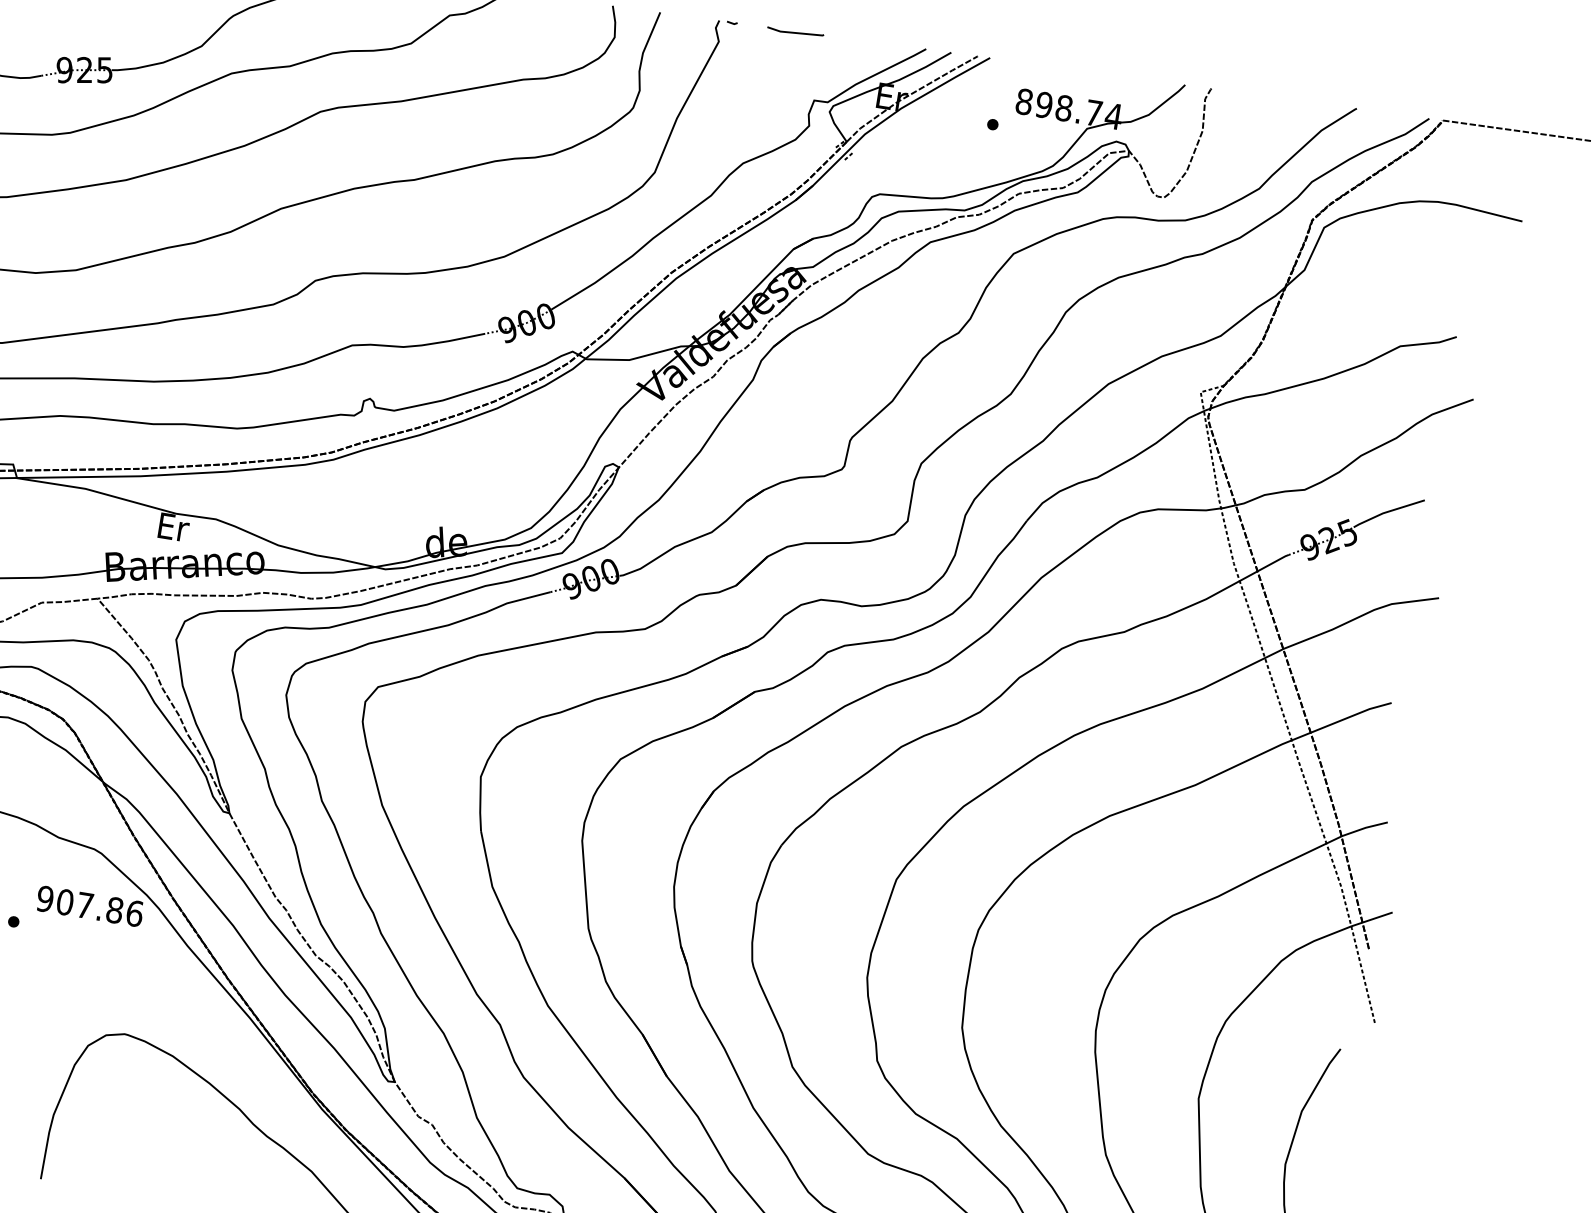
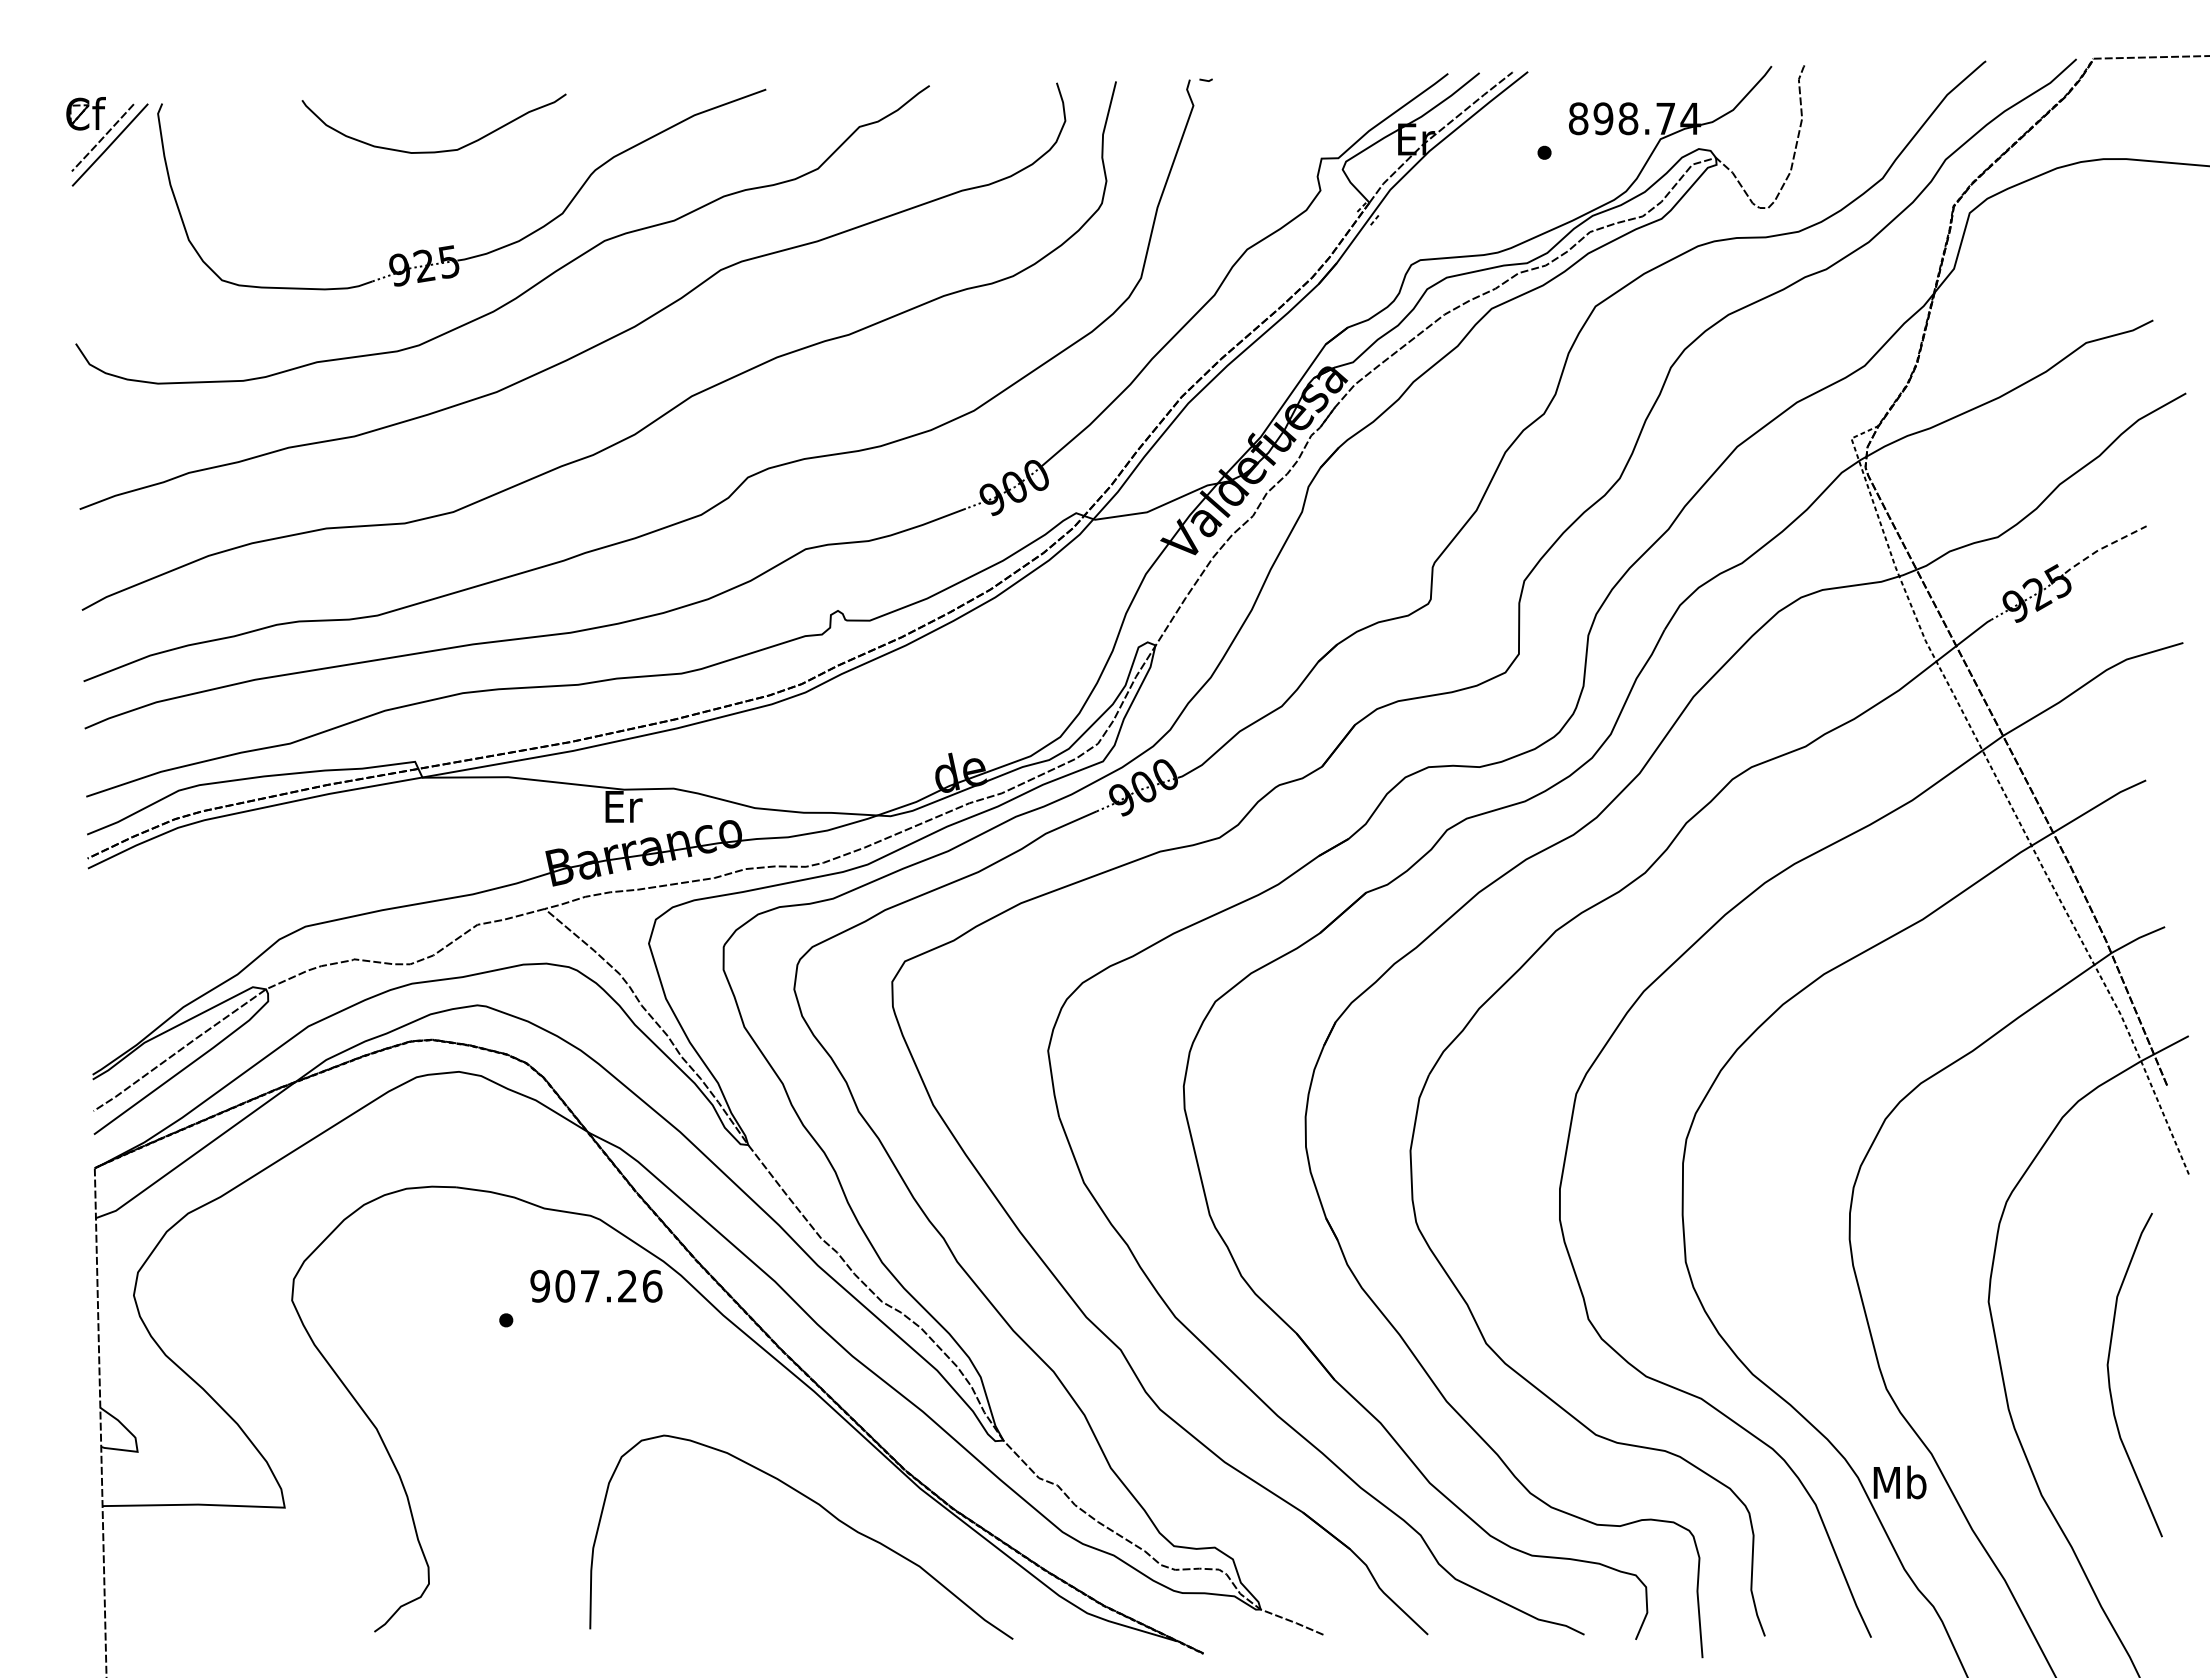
line: (794, 32) -> (1284, 79), removed
line: (1387, 511) -> (2103, 547), solid -> dashed
text: (114, 910) -> (627, 1286), 907.86 -> 907.26

